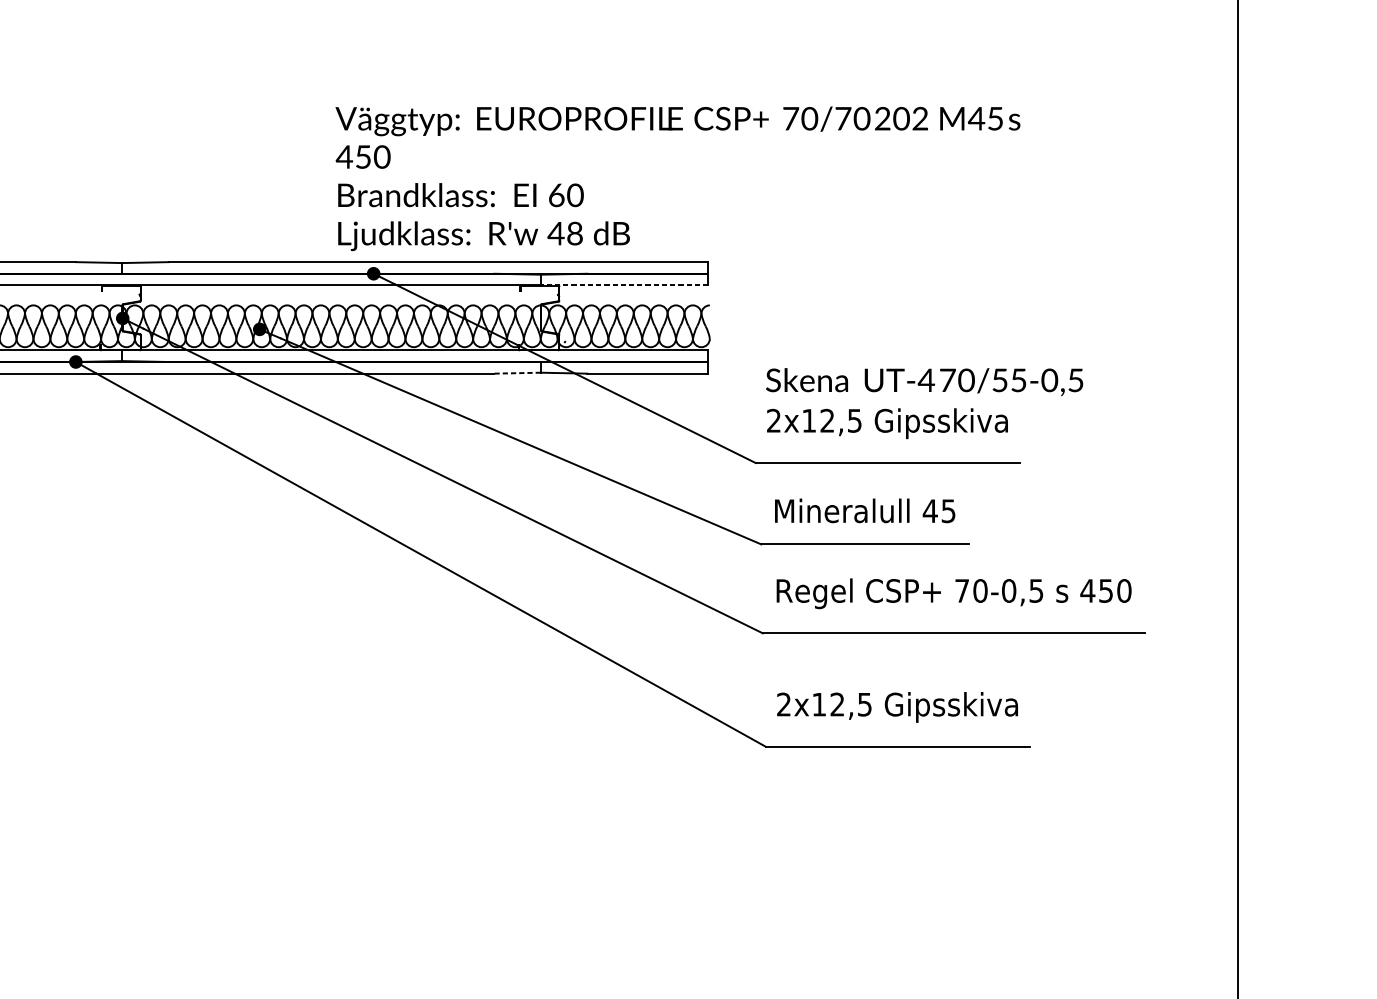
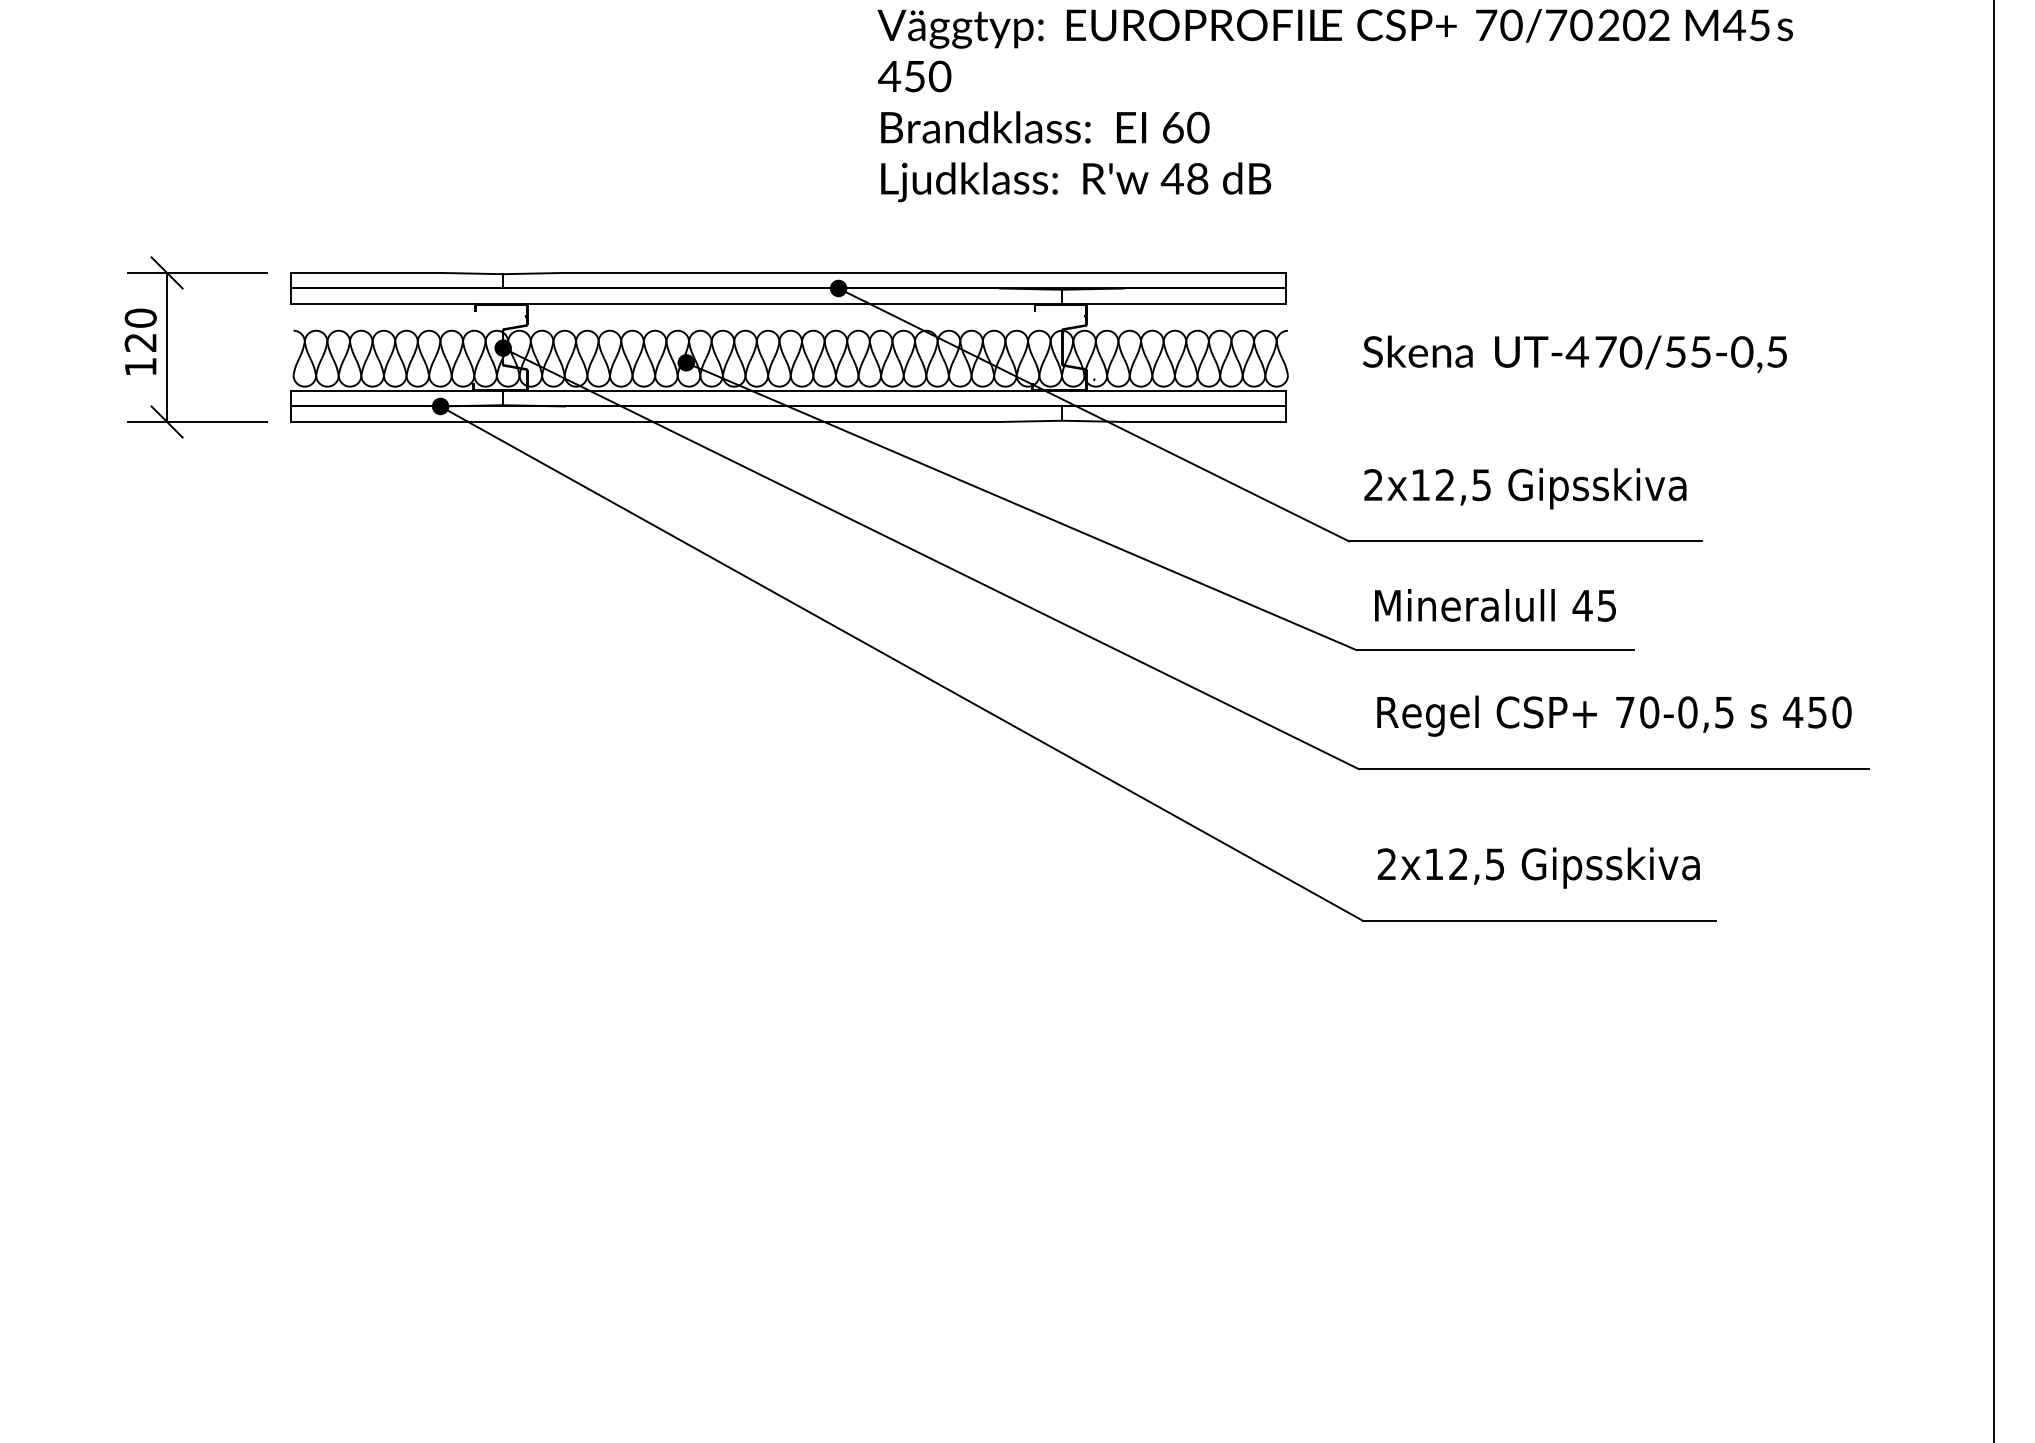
text: (677, 178) -> (1334, 105), moved
line: (624, 285) -> (1173, 304), dashed -> solid
line: (517, 373) -> (1030, 421), dashed -> solid
text: (924, 382) -> (1574, 354), moved

